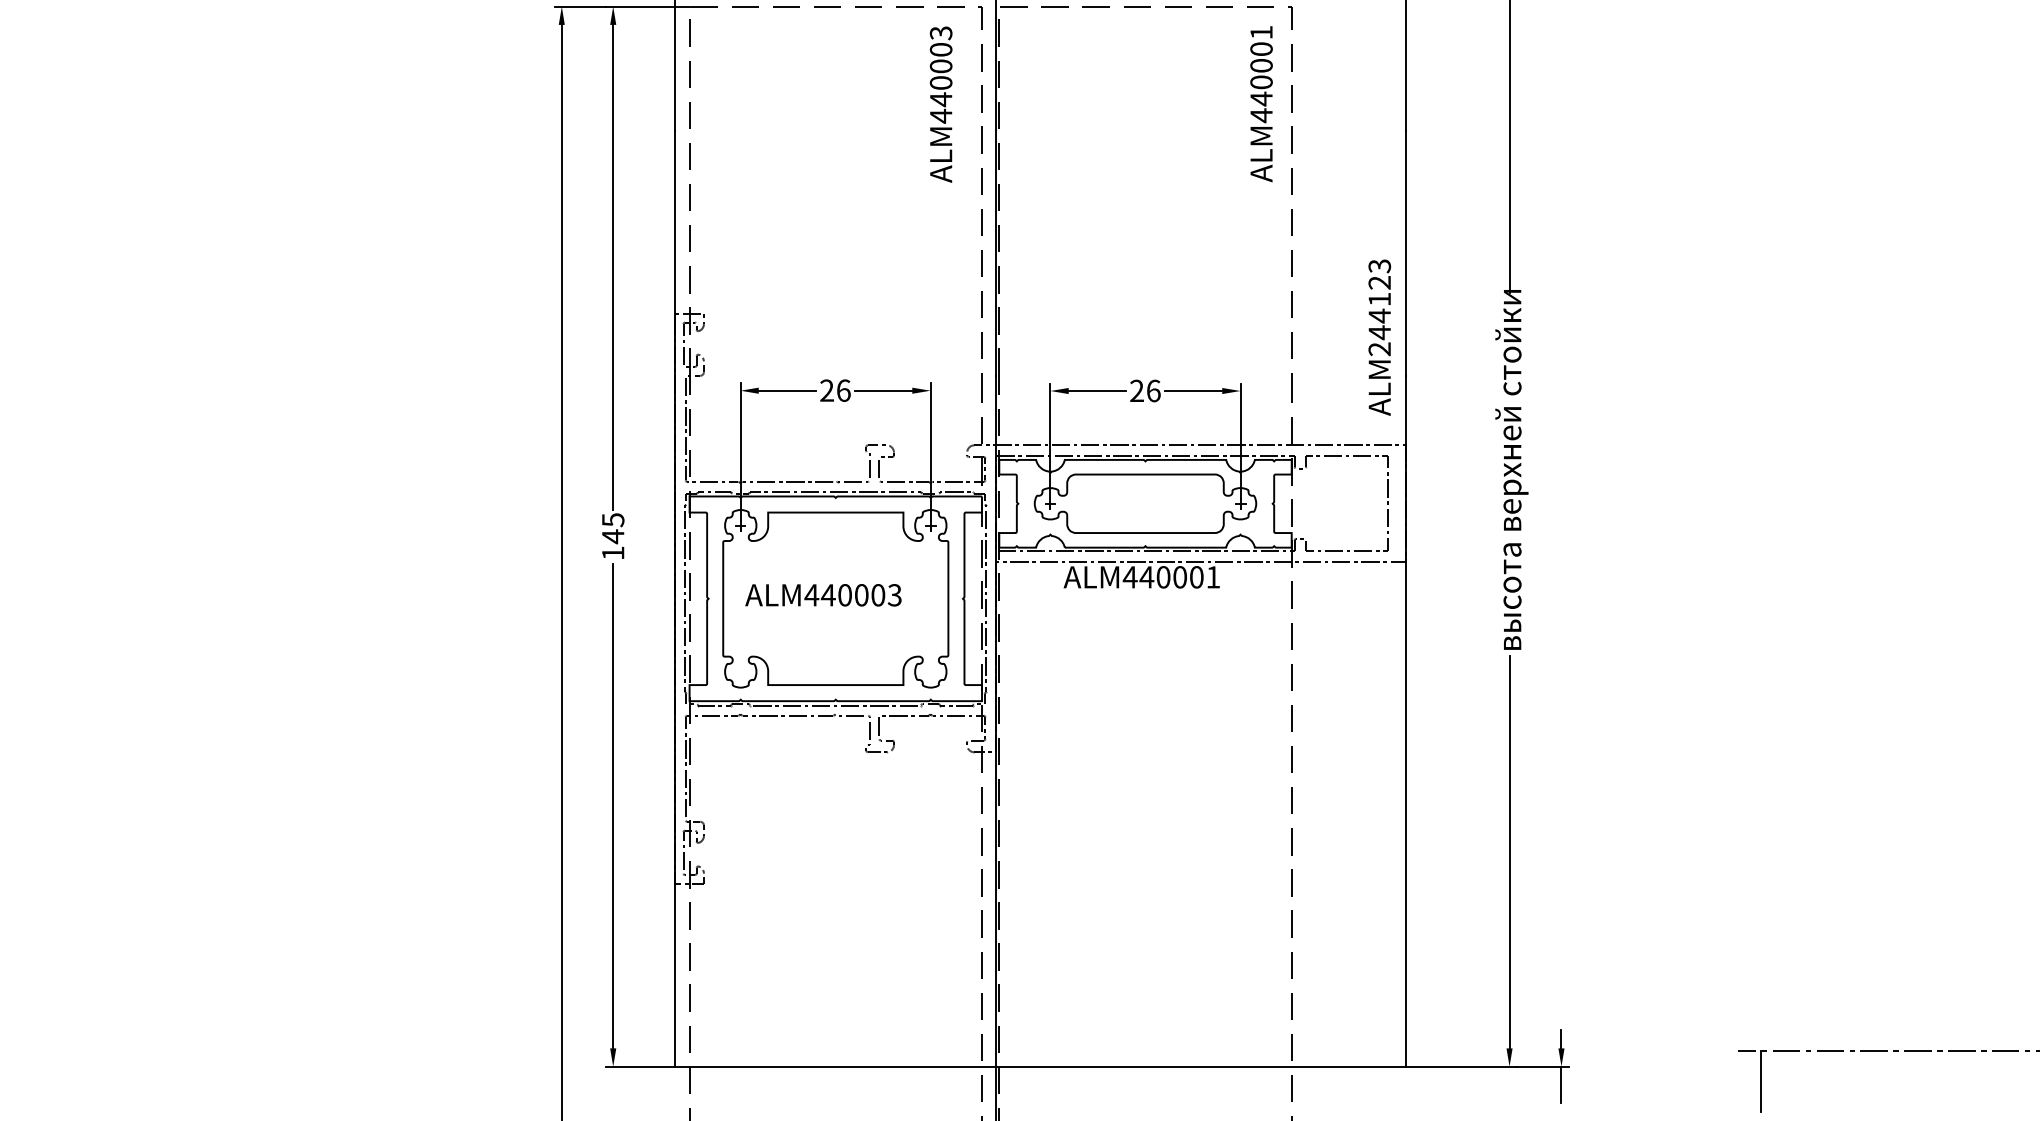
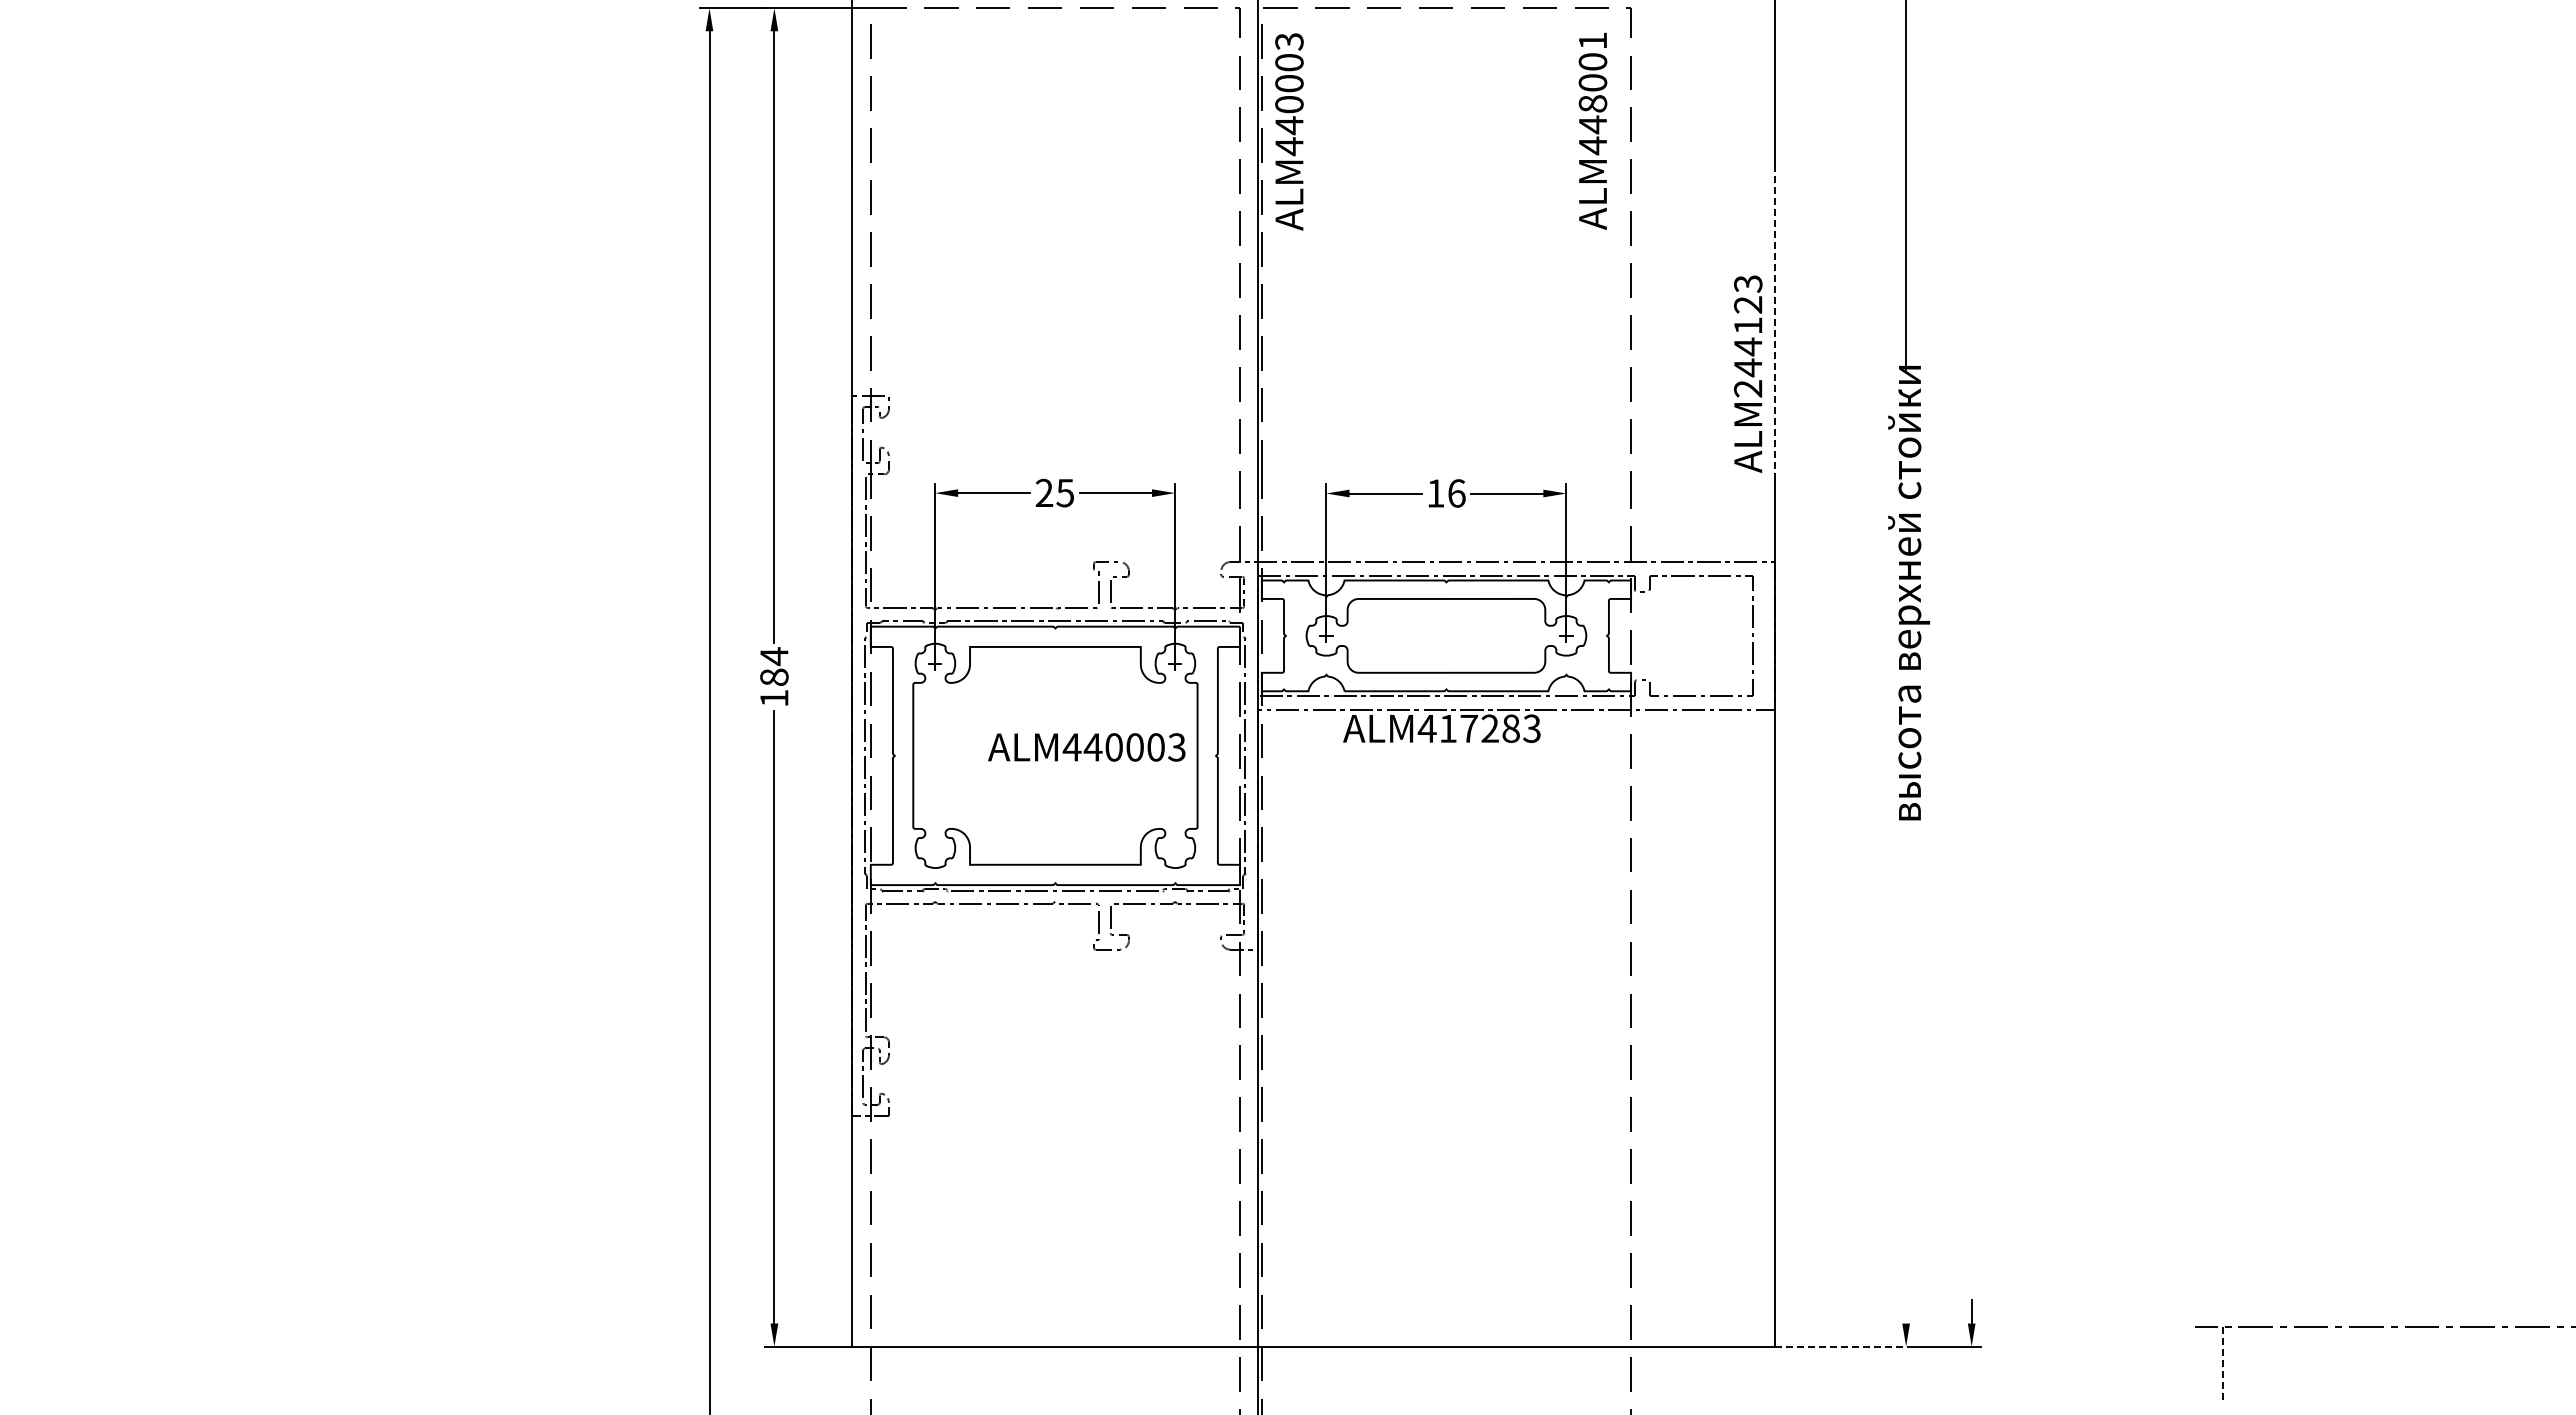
text: (1261, 82) -> (1593, 103), ALM440001 -> ALM448001
text: (941, 104) -> (1289, 131), moved
line: (1406, 253) -> (1775, 319), solid -> dashed
text: (1379, 337) -> (1748, 373), moved
text: (843, 390) -> (1065, 492), 26 -> 25
text: (1136, 391) -> (1435, 493), 26 -> 16
text: (613, 528) -> (774, 667), 145 -> 184
text: (1179, 577) -> (1489, 728), ALM440001 -> ALM417283
text: (823, 595) -> (1086, 747), moved
line: (1509, 851) -> (1906, 1075), removed
line: (1461, 1066) -> (1845, 1346), solid -> dashed
line: (1760, 1082) -> (2223, 1366), solid -> dashed
line: (1561, 1084) -> (1971, 1369), removed

